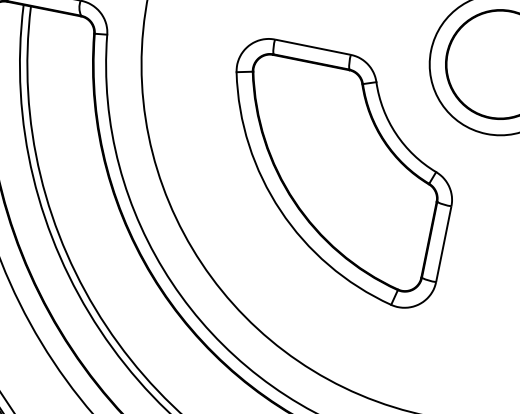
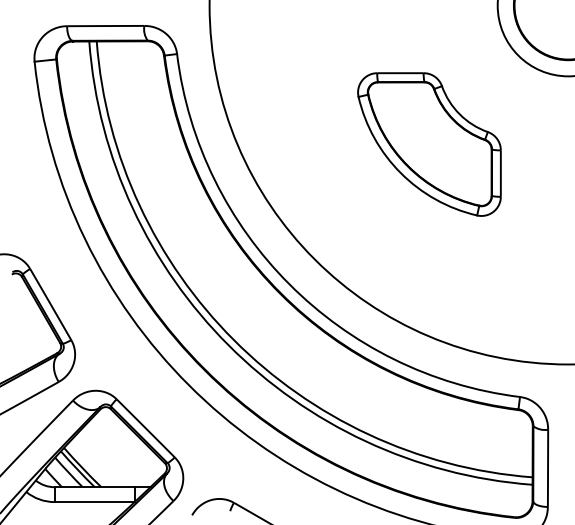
part: (336, 173) -> (429, 144), size x0.6

